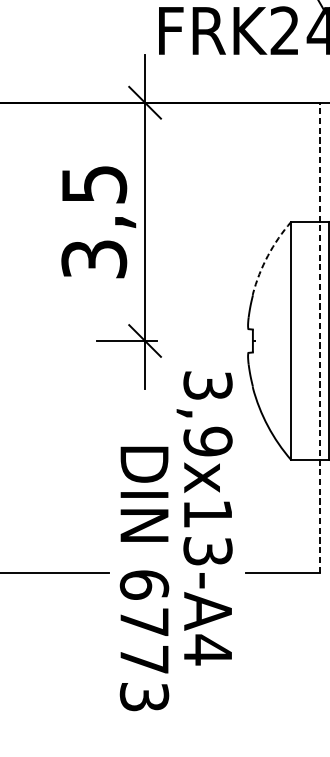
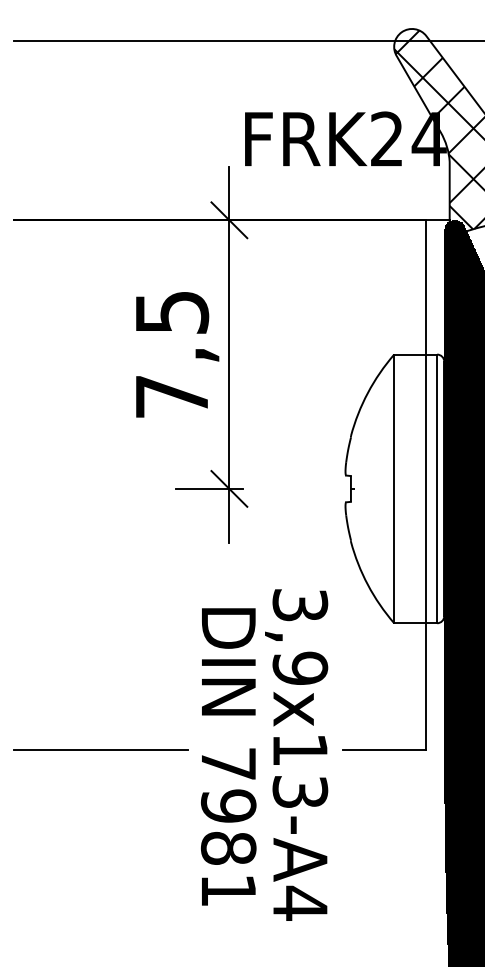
arc: (267, 255) -> (367, 392), dashed -> solid
text: (94, 259) -> (172, 396), 3,5 -> 7,5
line: (319, 337) -> (426, 484), dashed -> solid
text: (204, 517) -> (296, 754), moved
text: (144, 640) -> (228, 826), 6773 -> 7981

